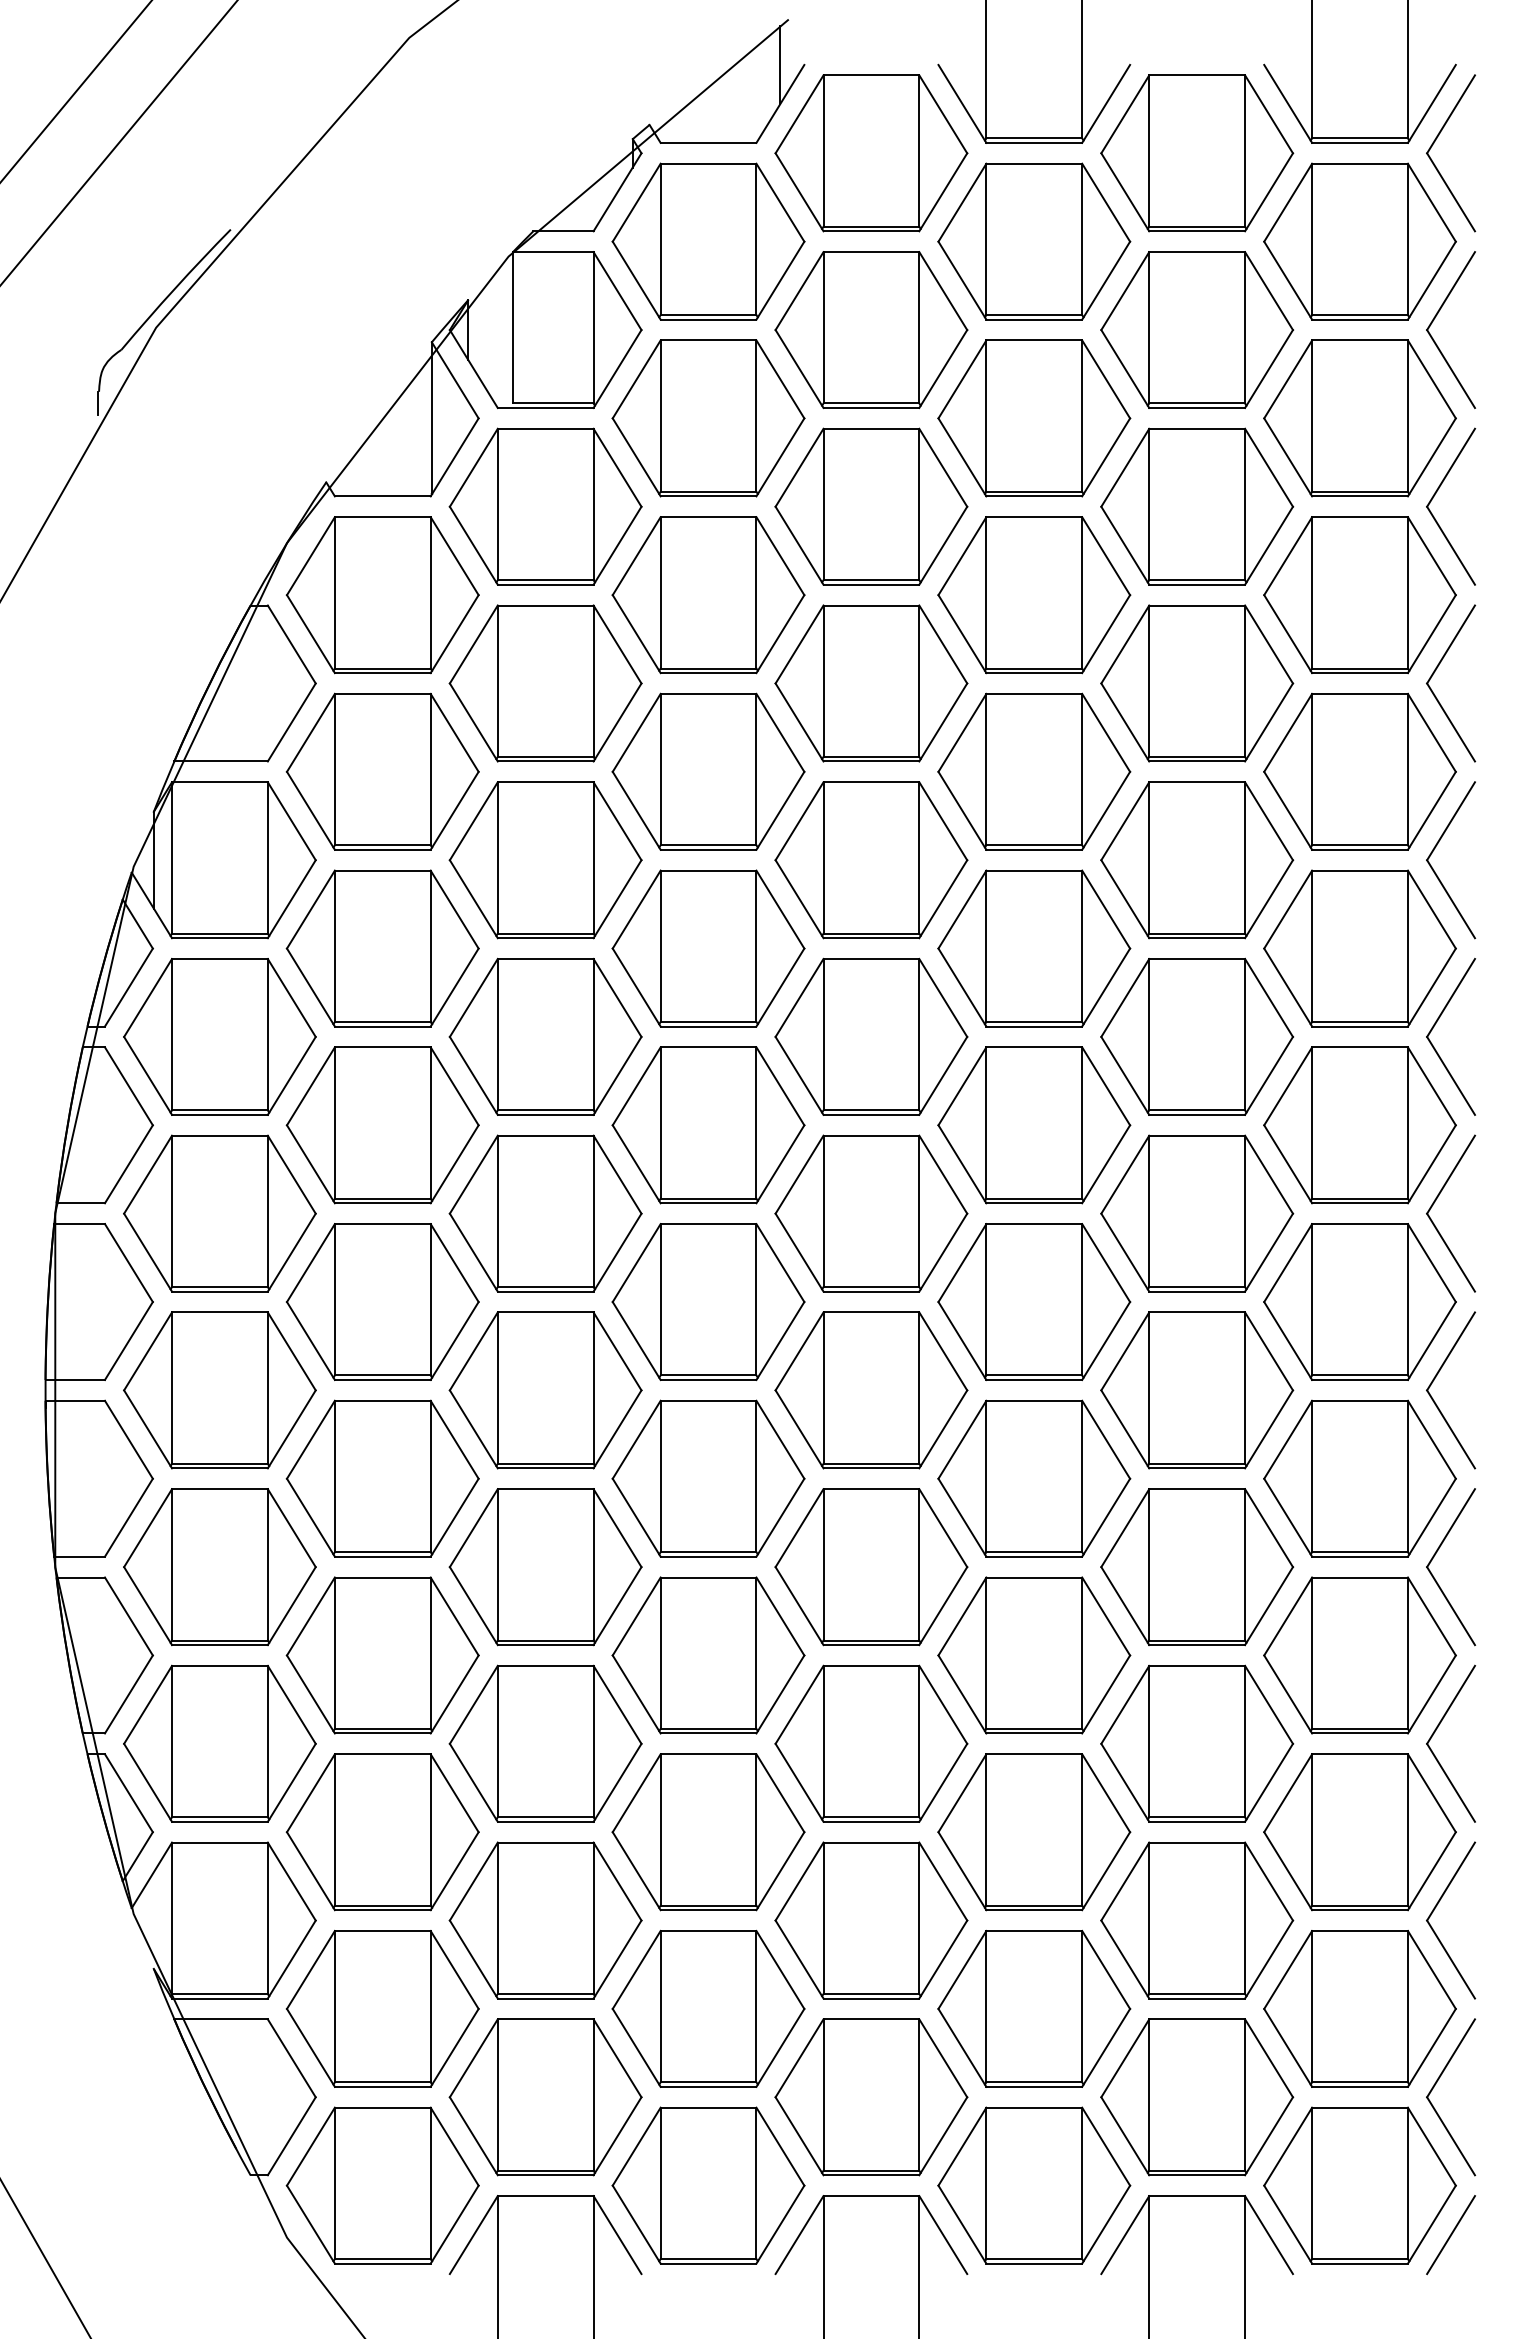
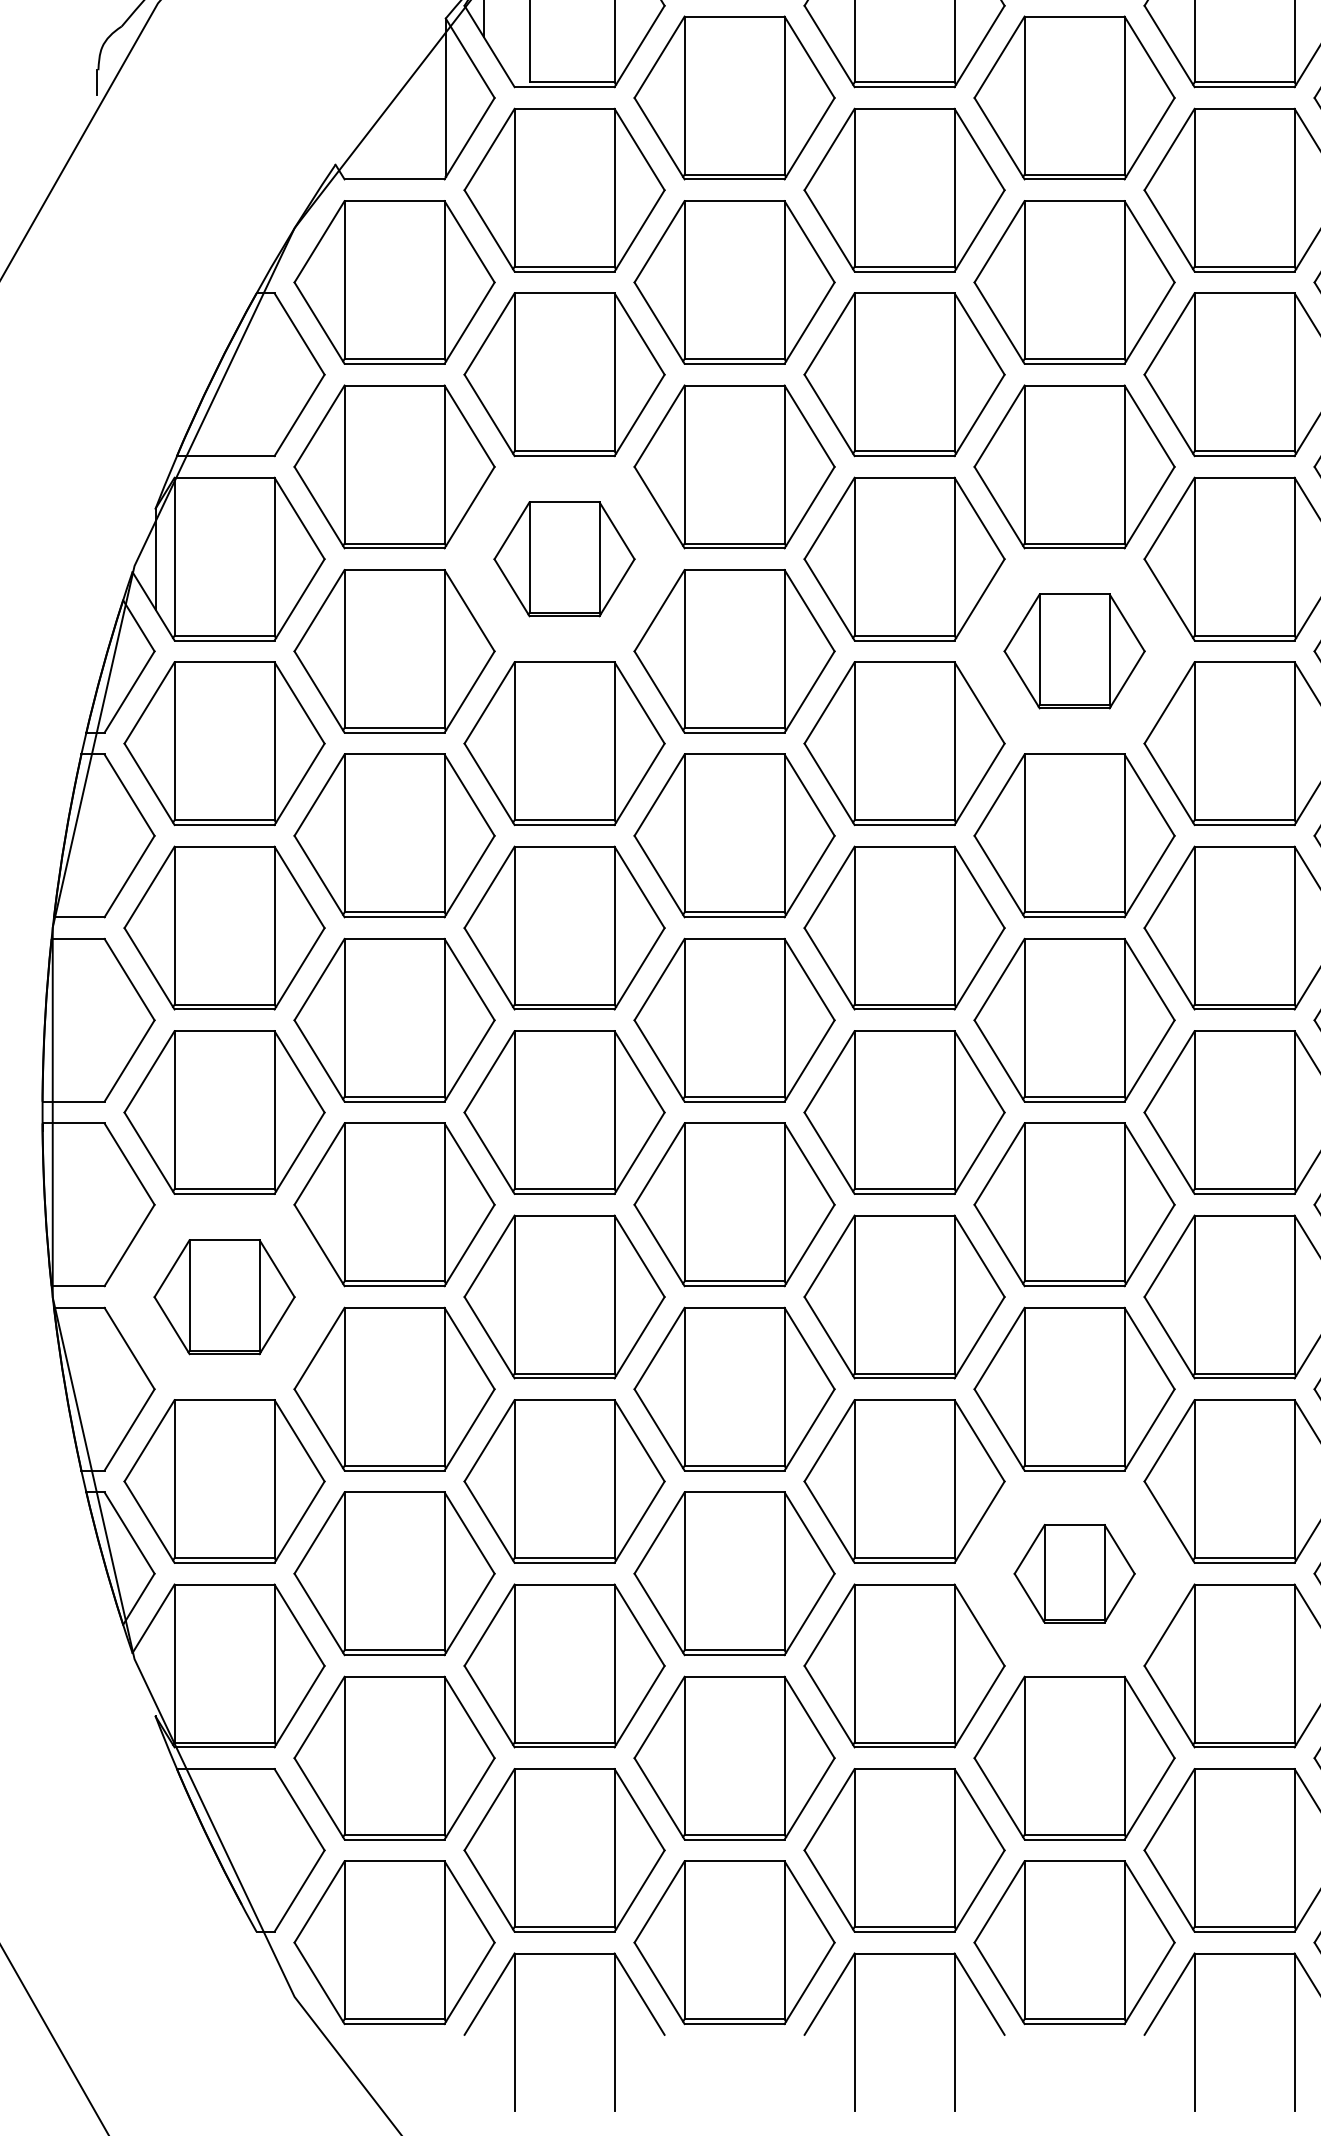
part: (545, 860) -> (564, 559), size x0.7
part: (1034, 948) -> (1074, 651), size x0.7
part: (219, 1567) -> (224, 1297), size x0.7
part: (1034, 1832) -> (1074, 1574), size x0.6

